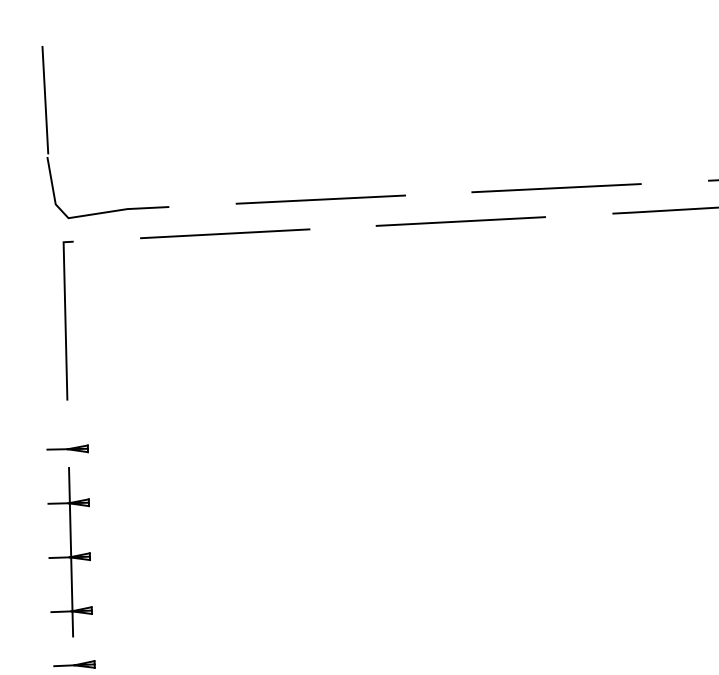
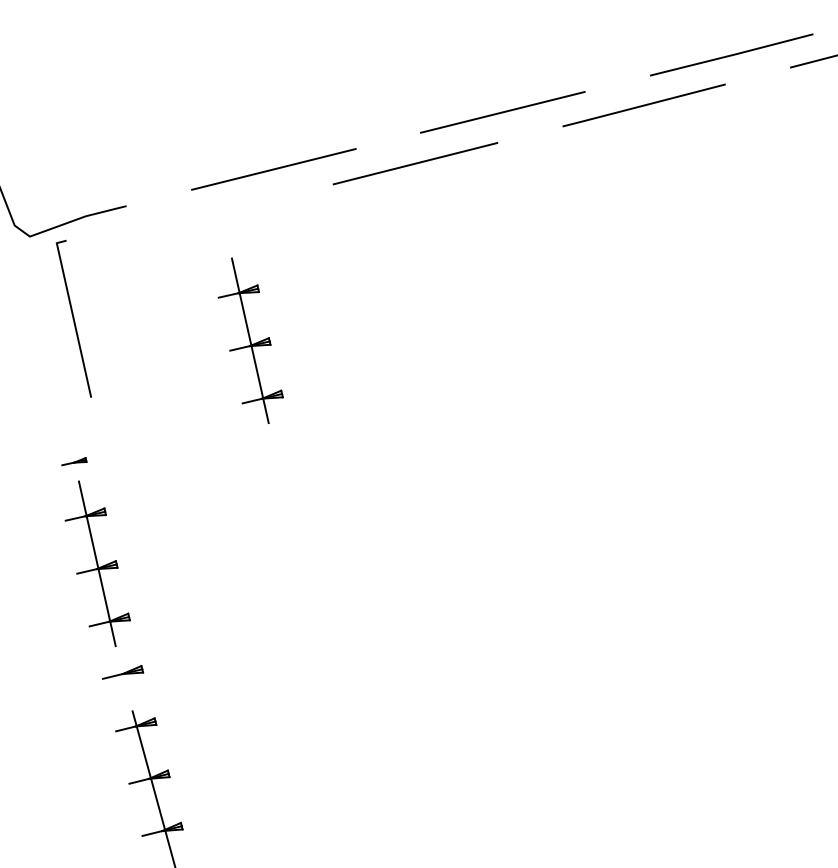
line: (225, 233) -> (186, 221), removed
line: (65, 319) -> (73, 318), moved
part: (264, 362) -> (250, 340), added
part: (68, 447) -> (74, 461), size x0.6

